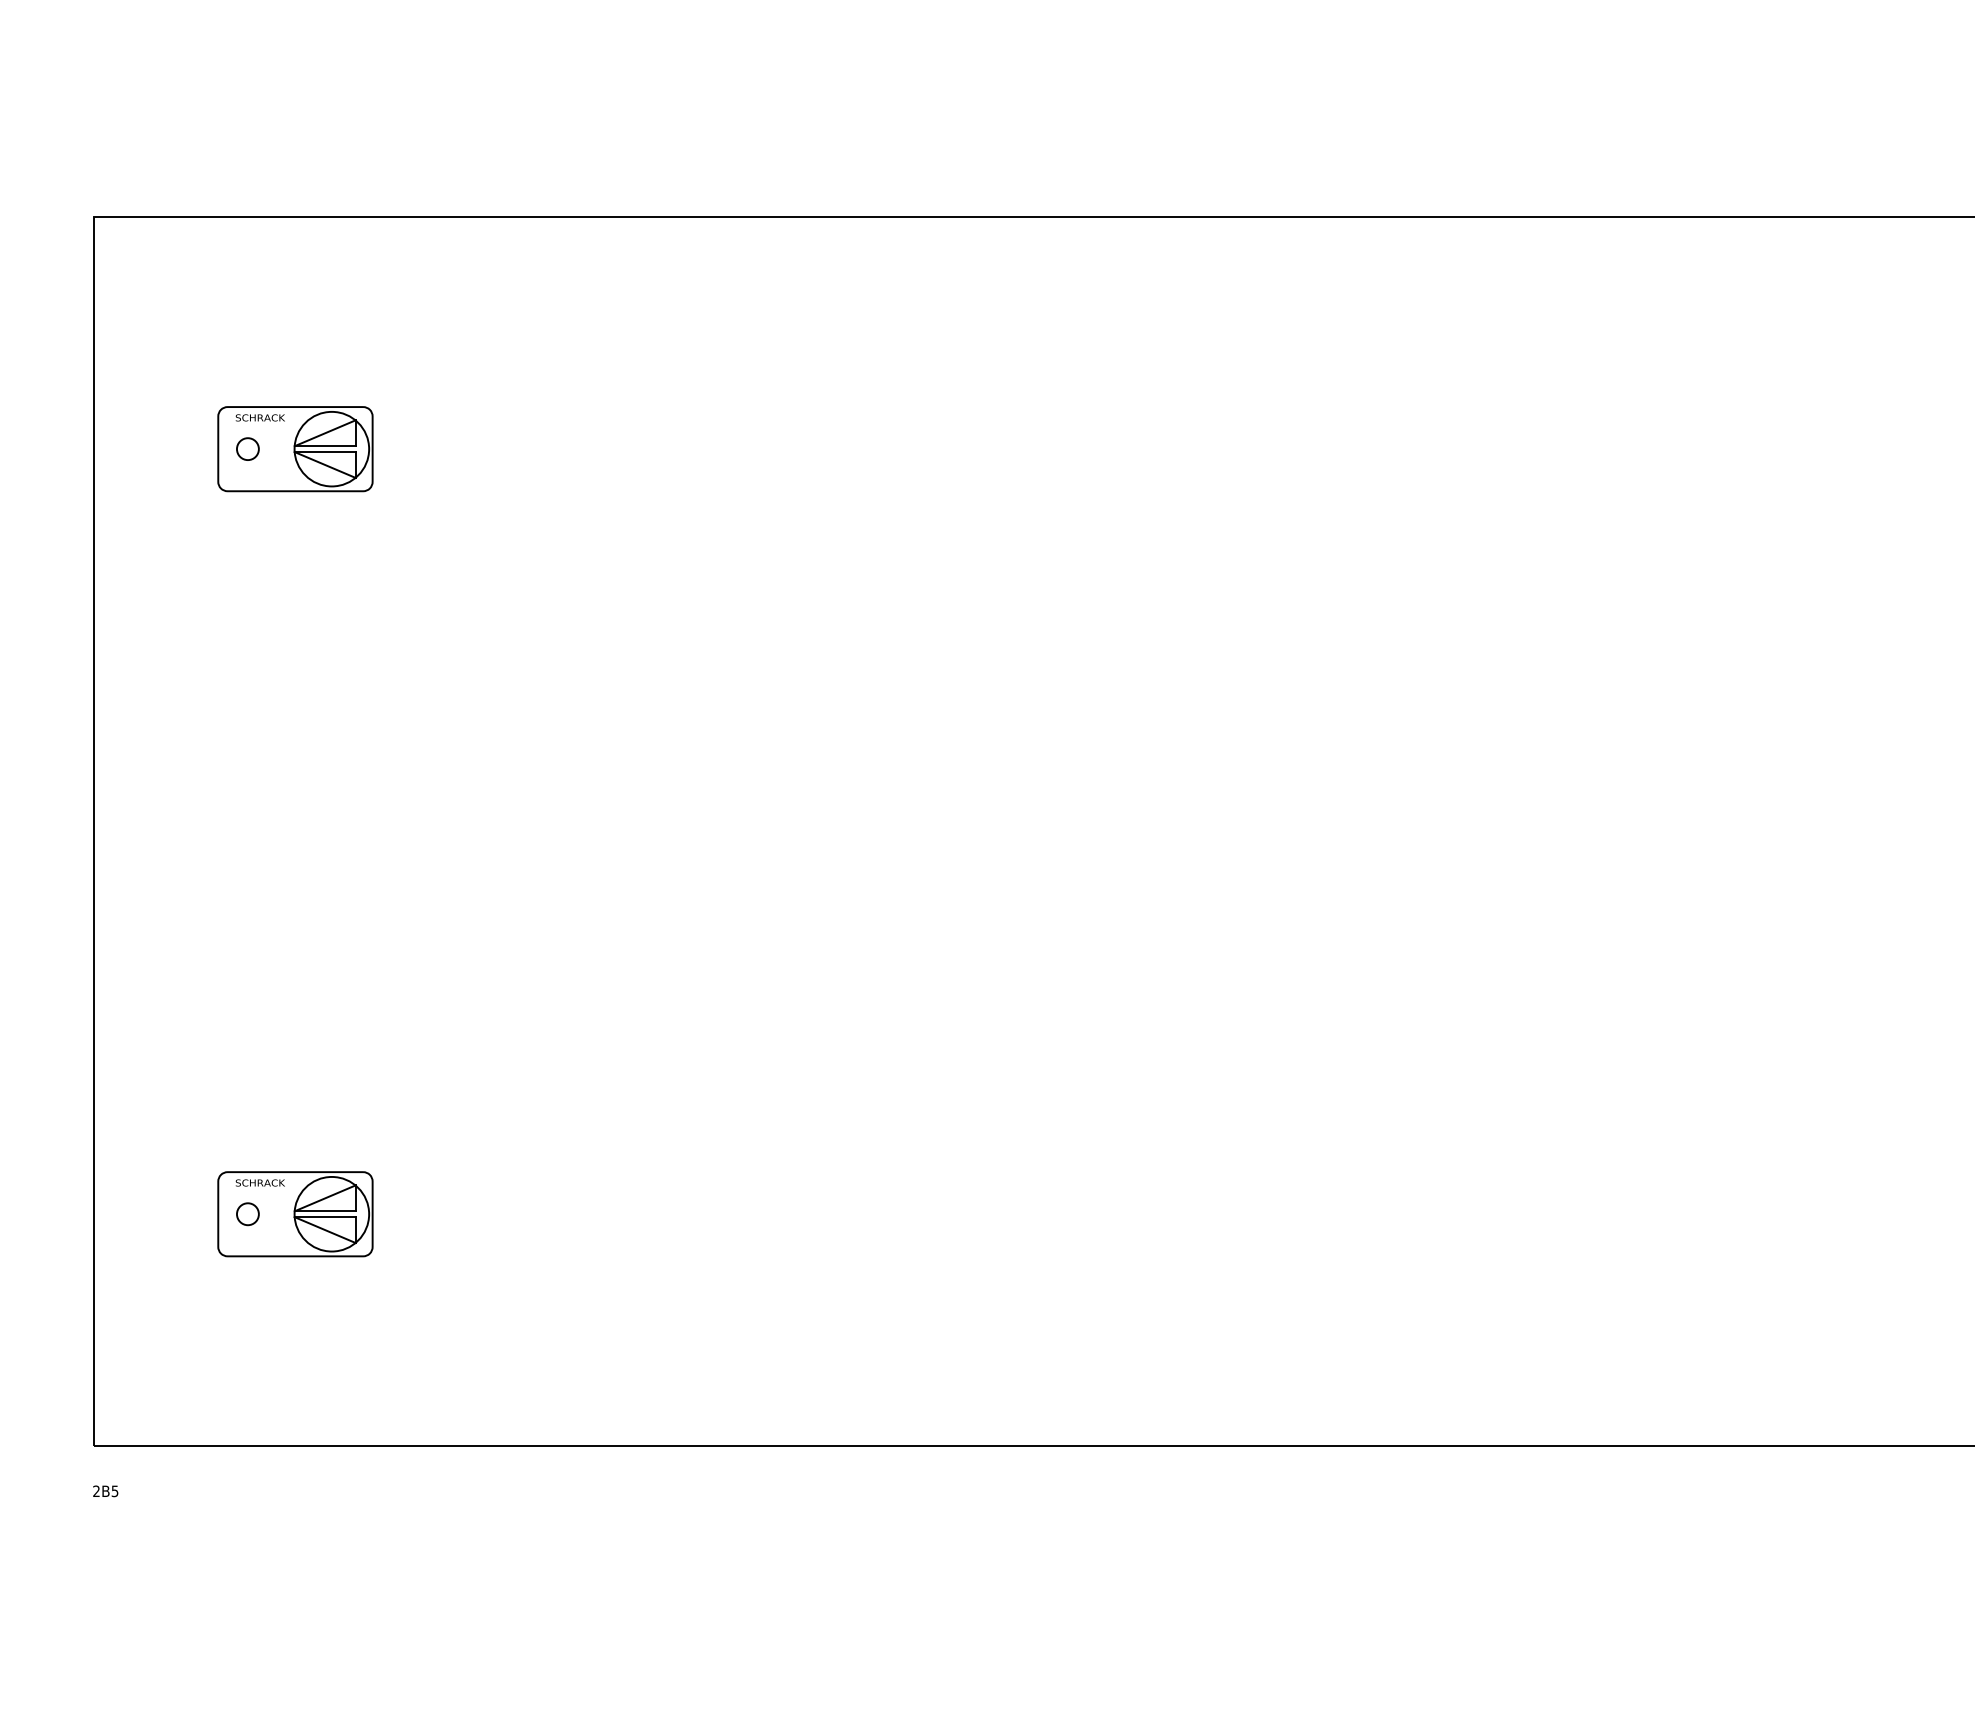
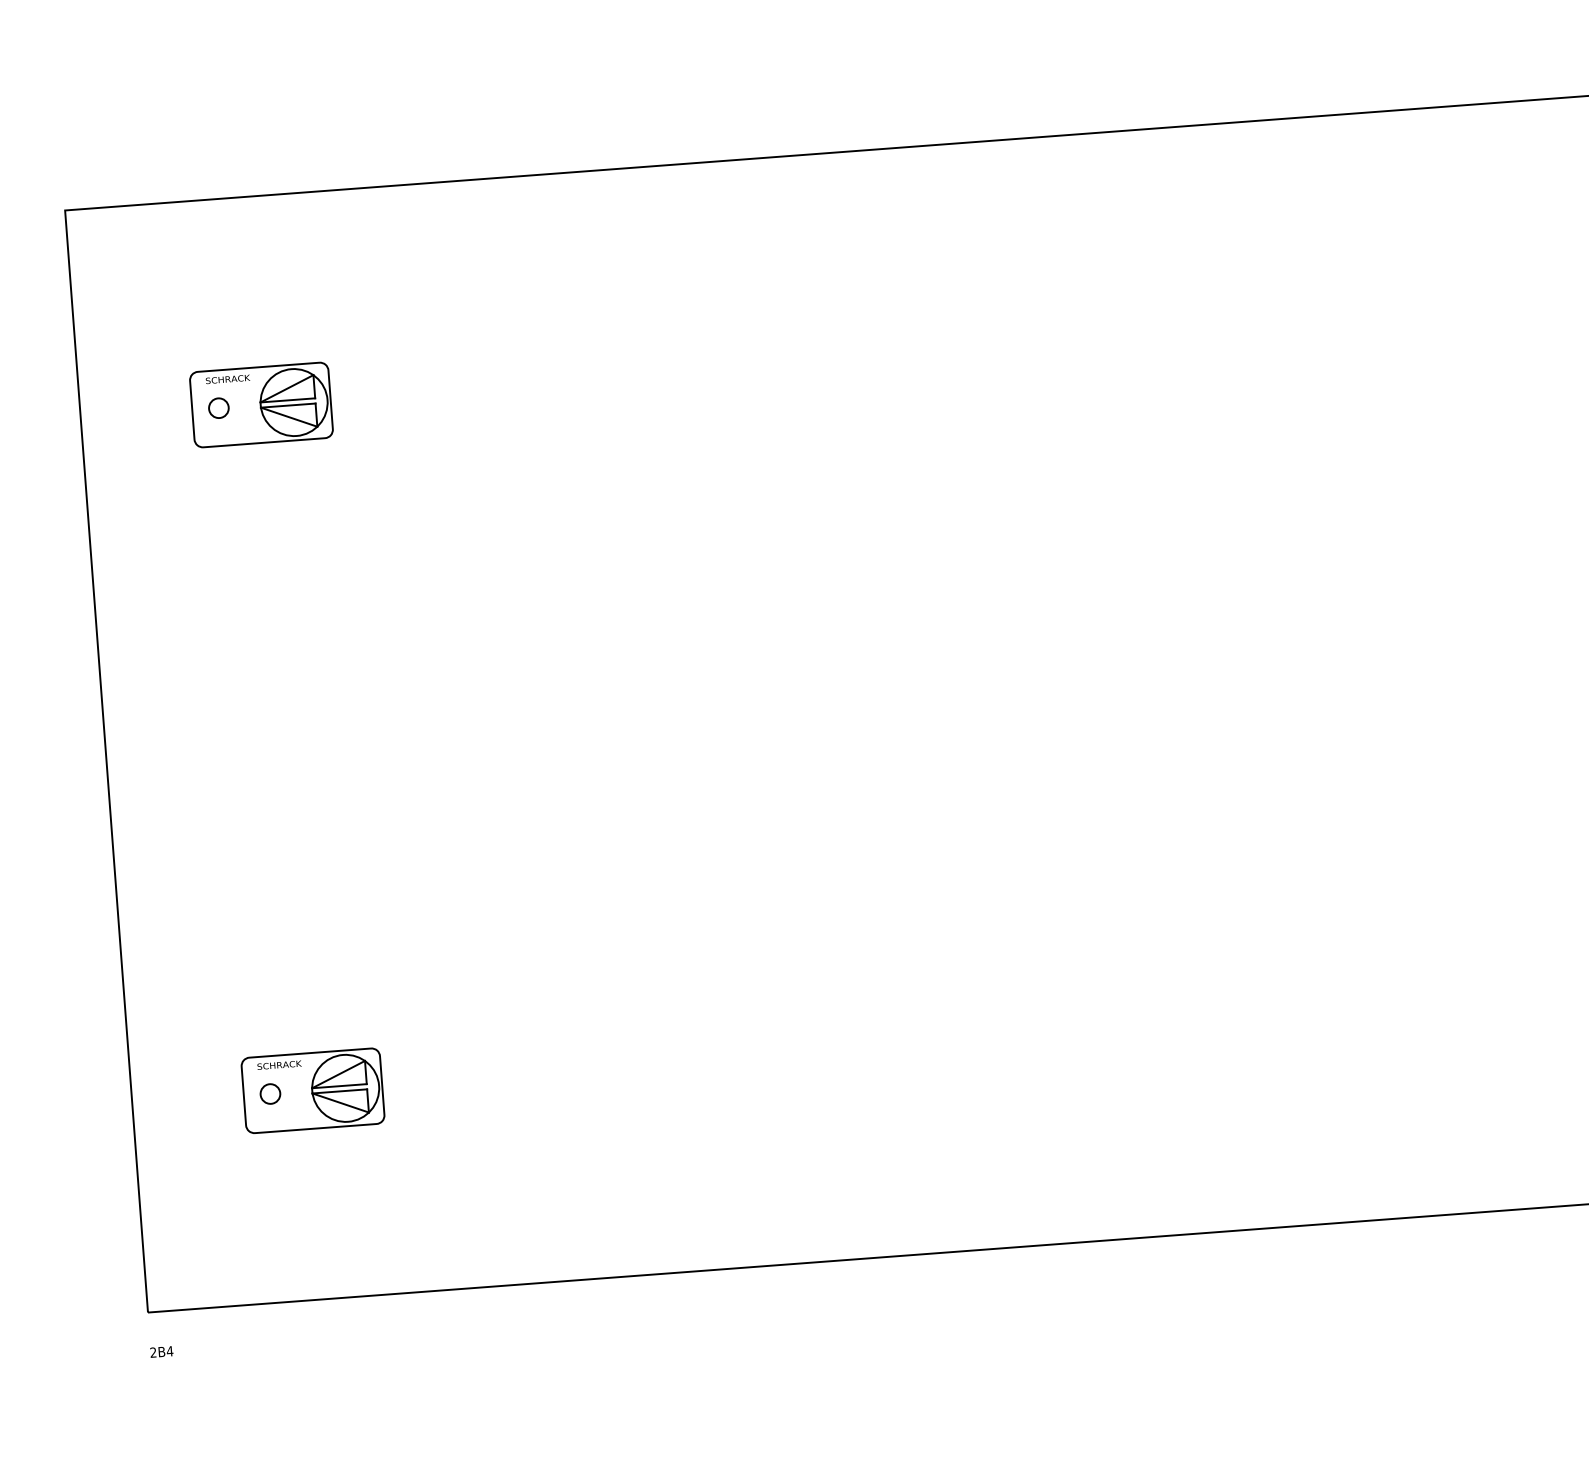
text: (114, 1491) -> (169, 1351), 2B5 -> 2B4

